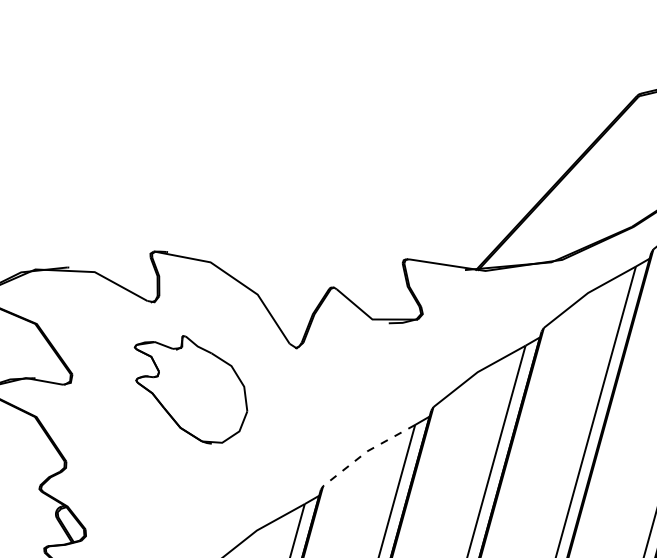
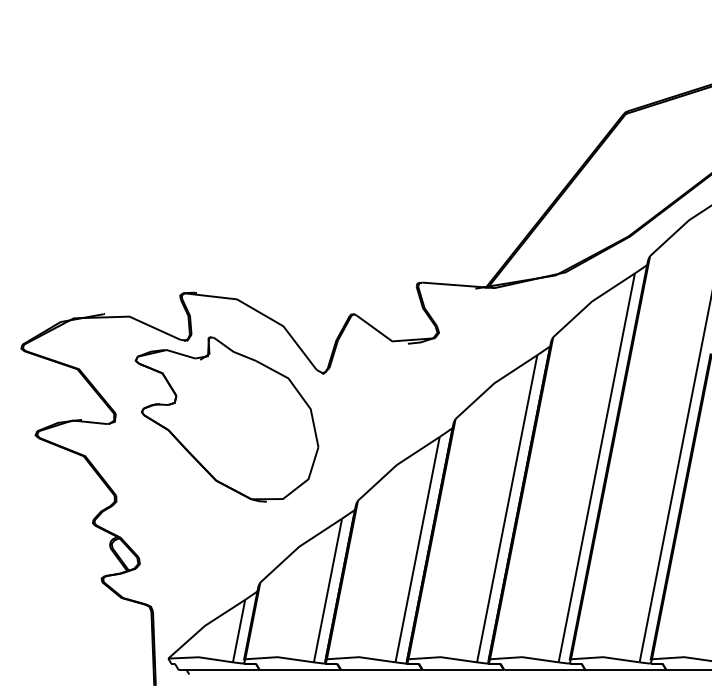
part: (189, 389) -> (226, 419), size x1.67
line: (366, 451) -> (396, 465), dashed -> solid

